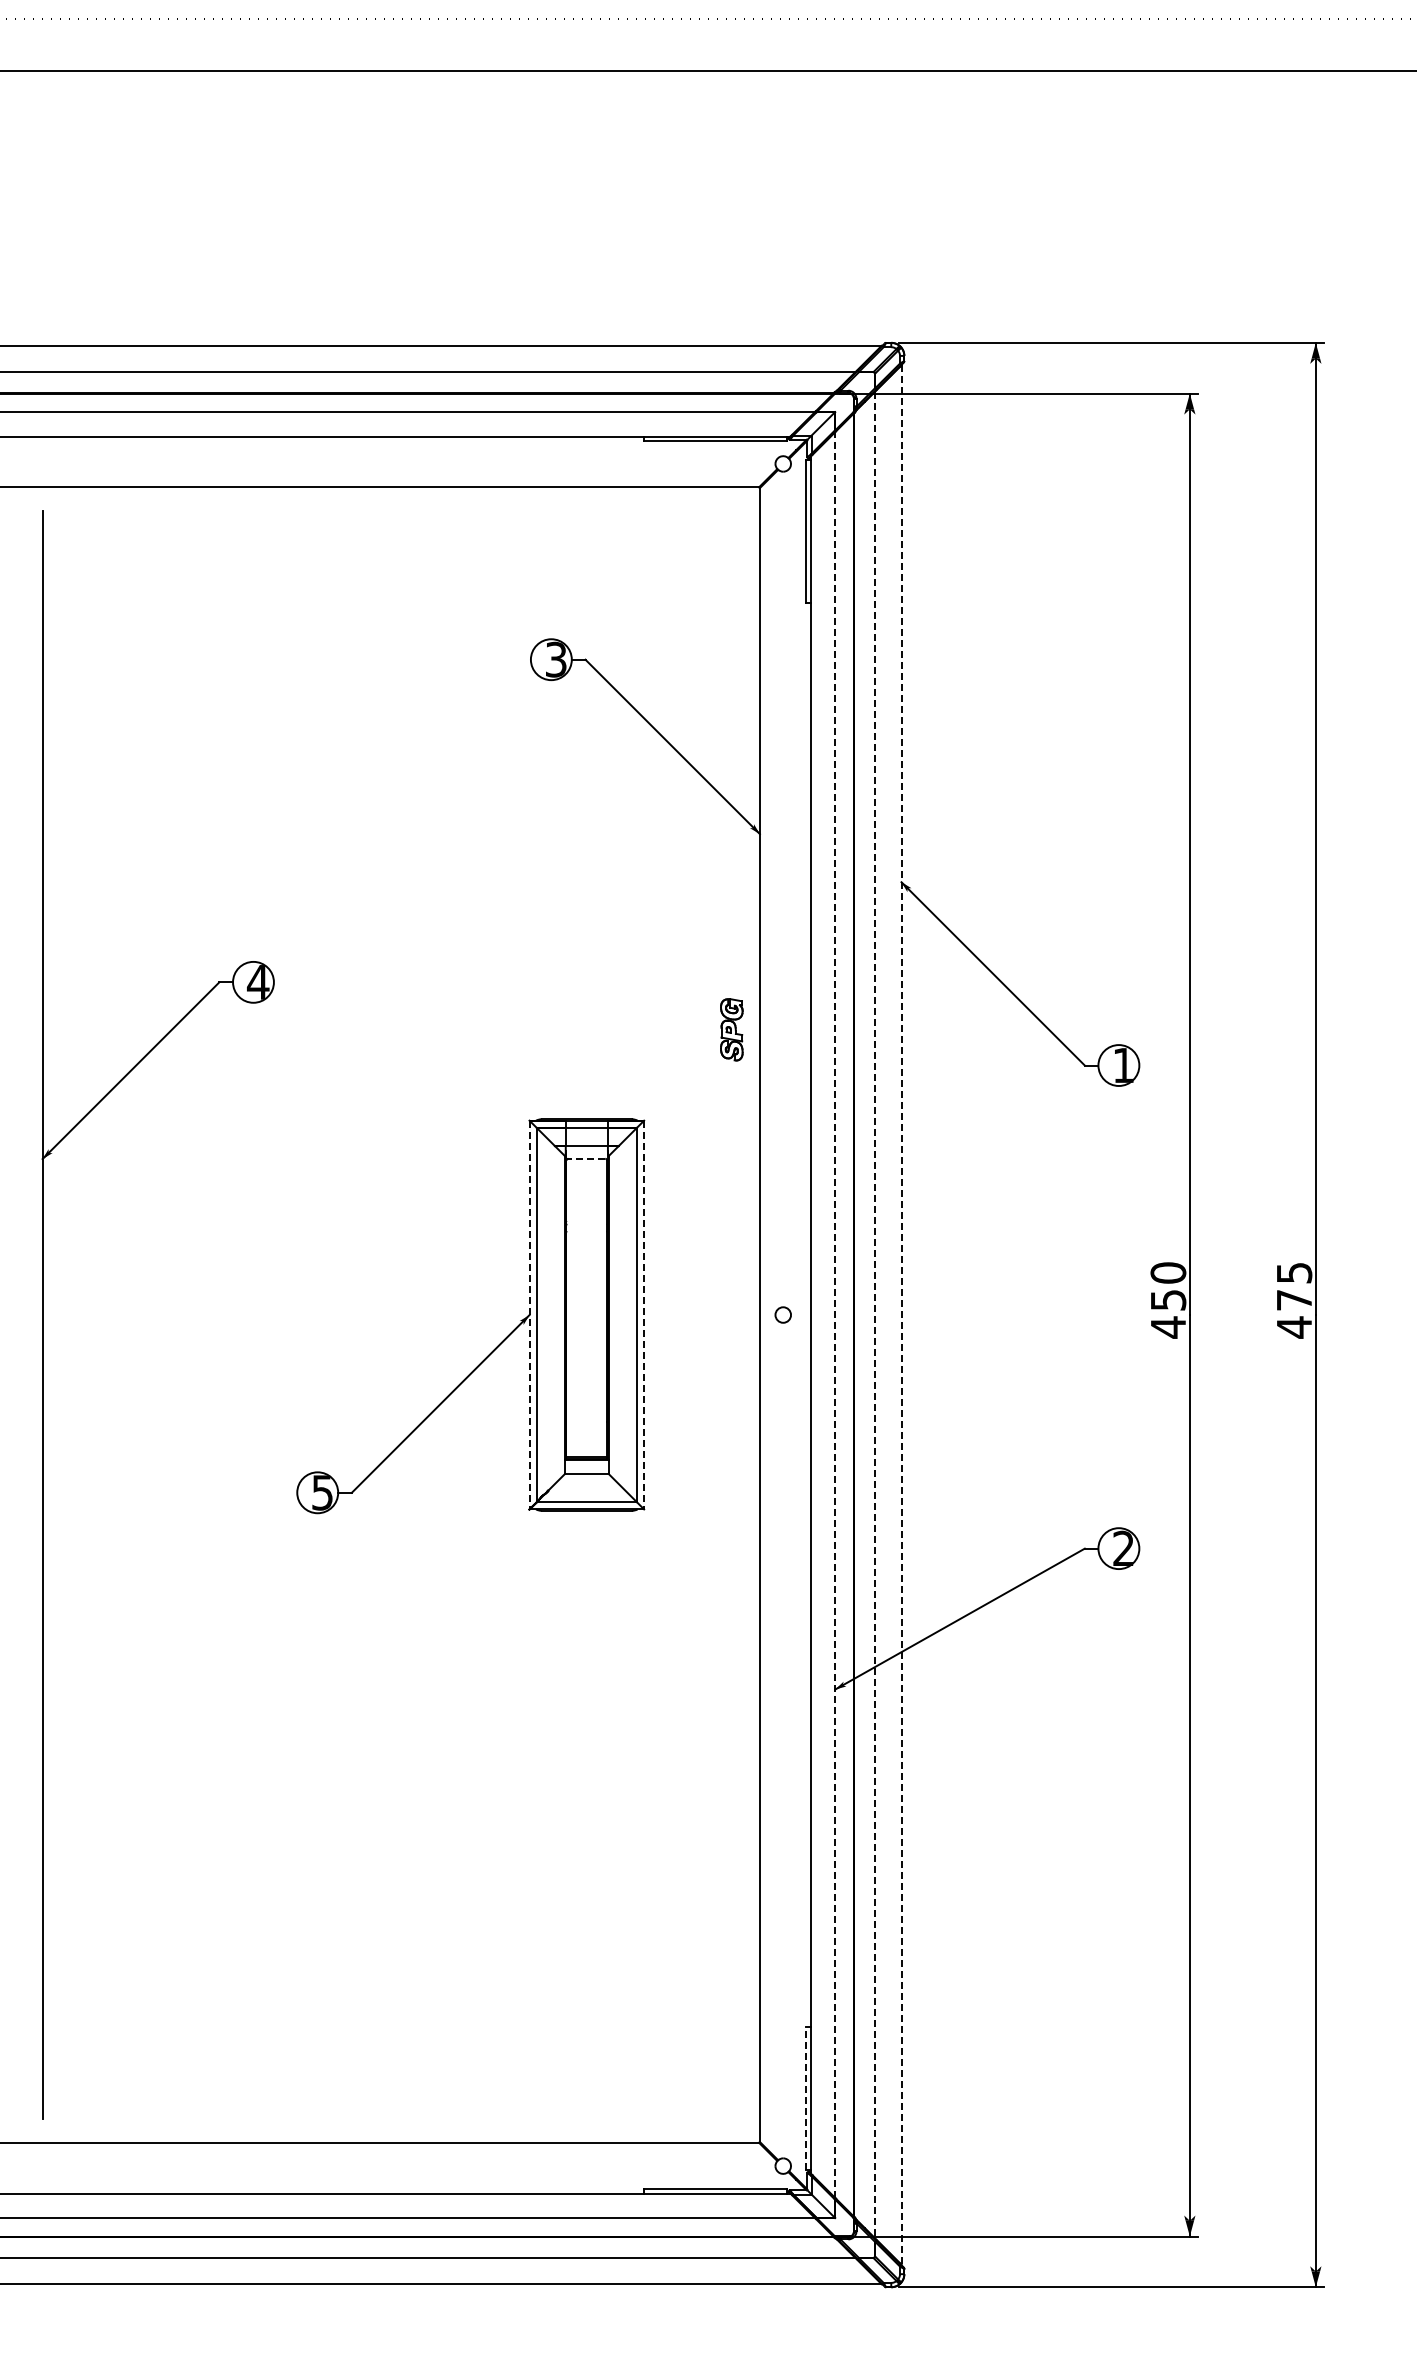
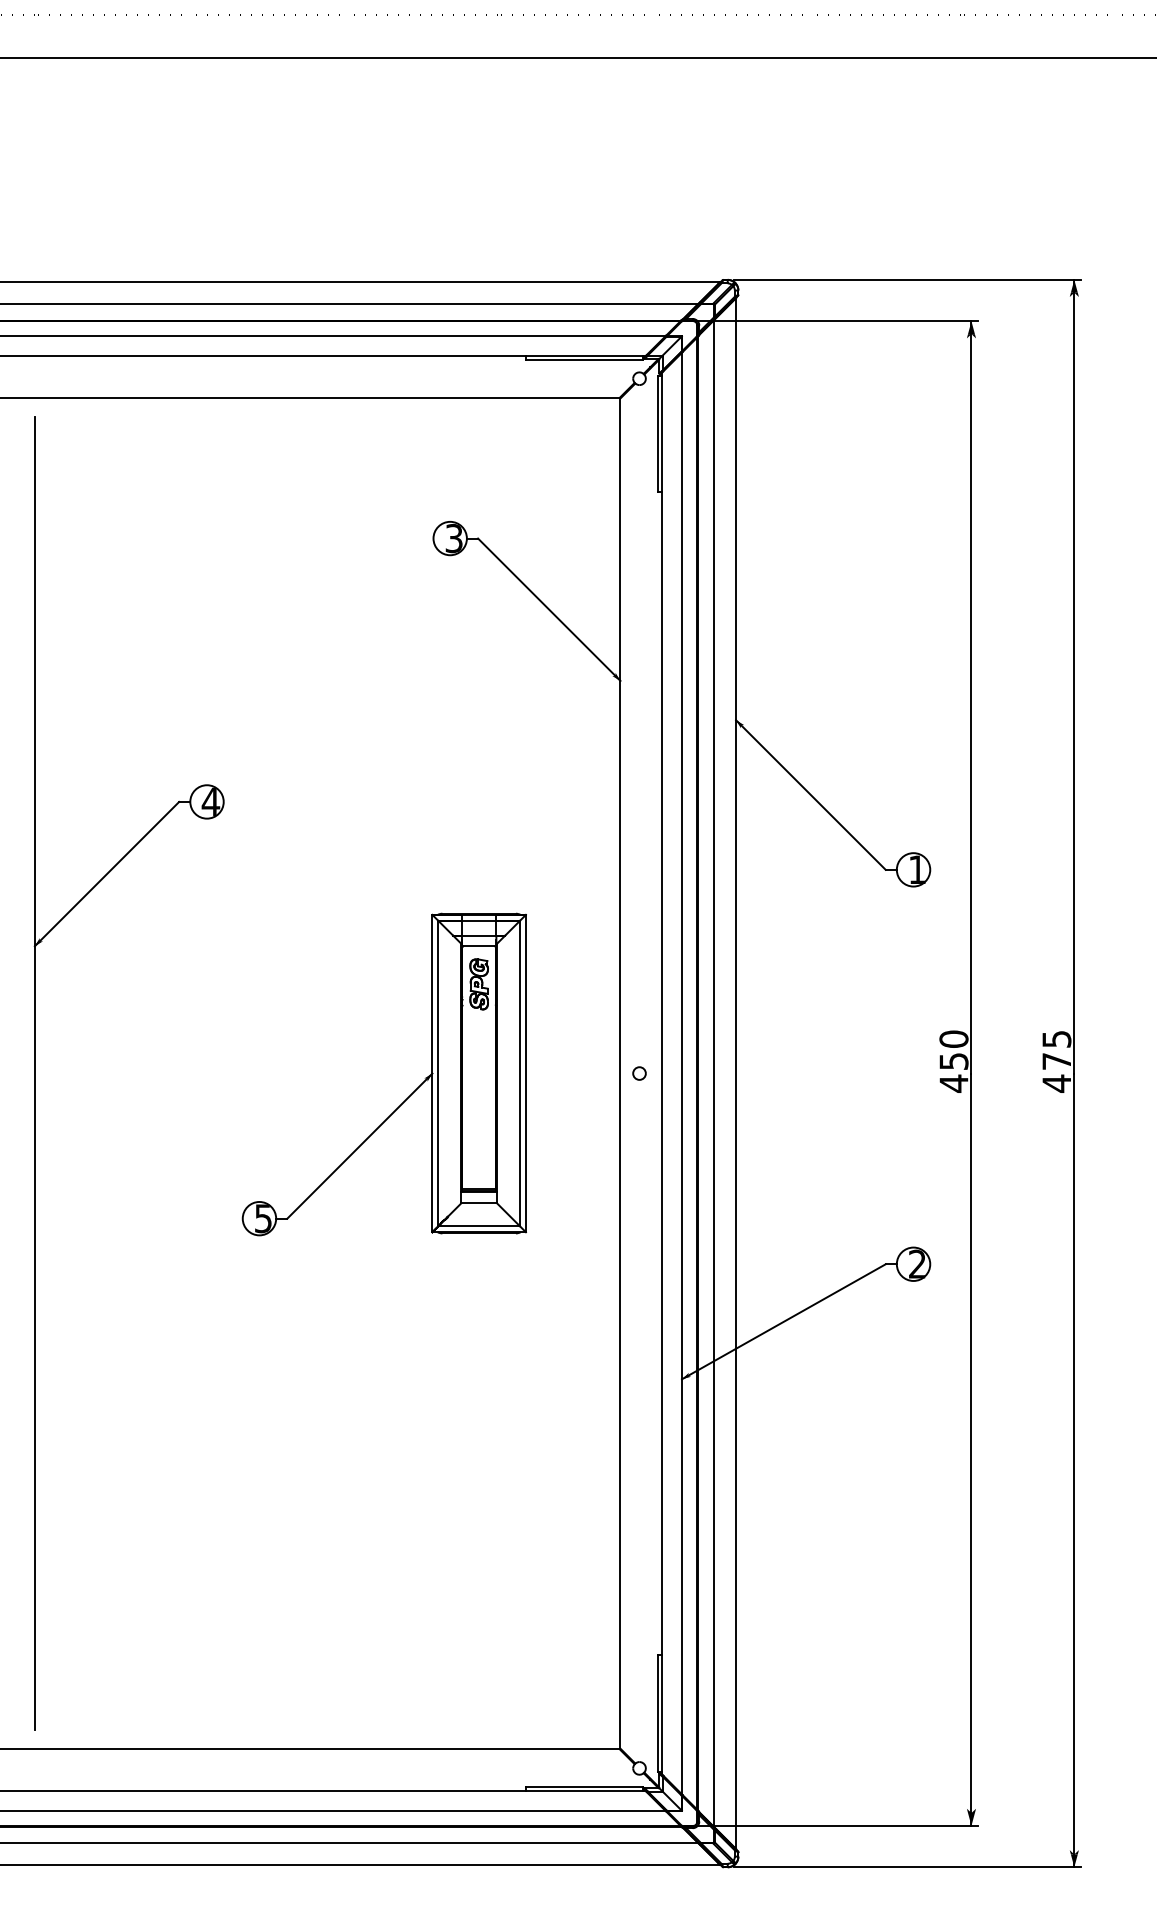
part: (731, 1029) -> (478, 984), moved
line: (586, 1158) -> (478, 945), dashed -> solid
line: (835, 1314) -> (682, 1073), dashed -> solid
line: (529, 1315) -> (432, 1073), dashed -> solid
line: (644, 1315) -> (526, 1073), dashed -> solid
line: (874, 1315) -> (714, 1073), dashed -> solid
line: (901, 1315) -> (736, 1073), dashed -> solid
line: (805, 2098) -> (657, 1713), dashed -> solid

